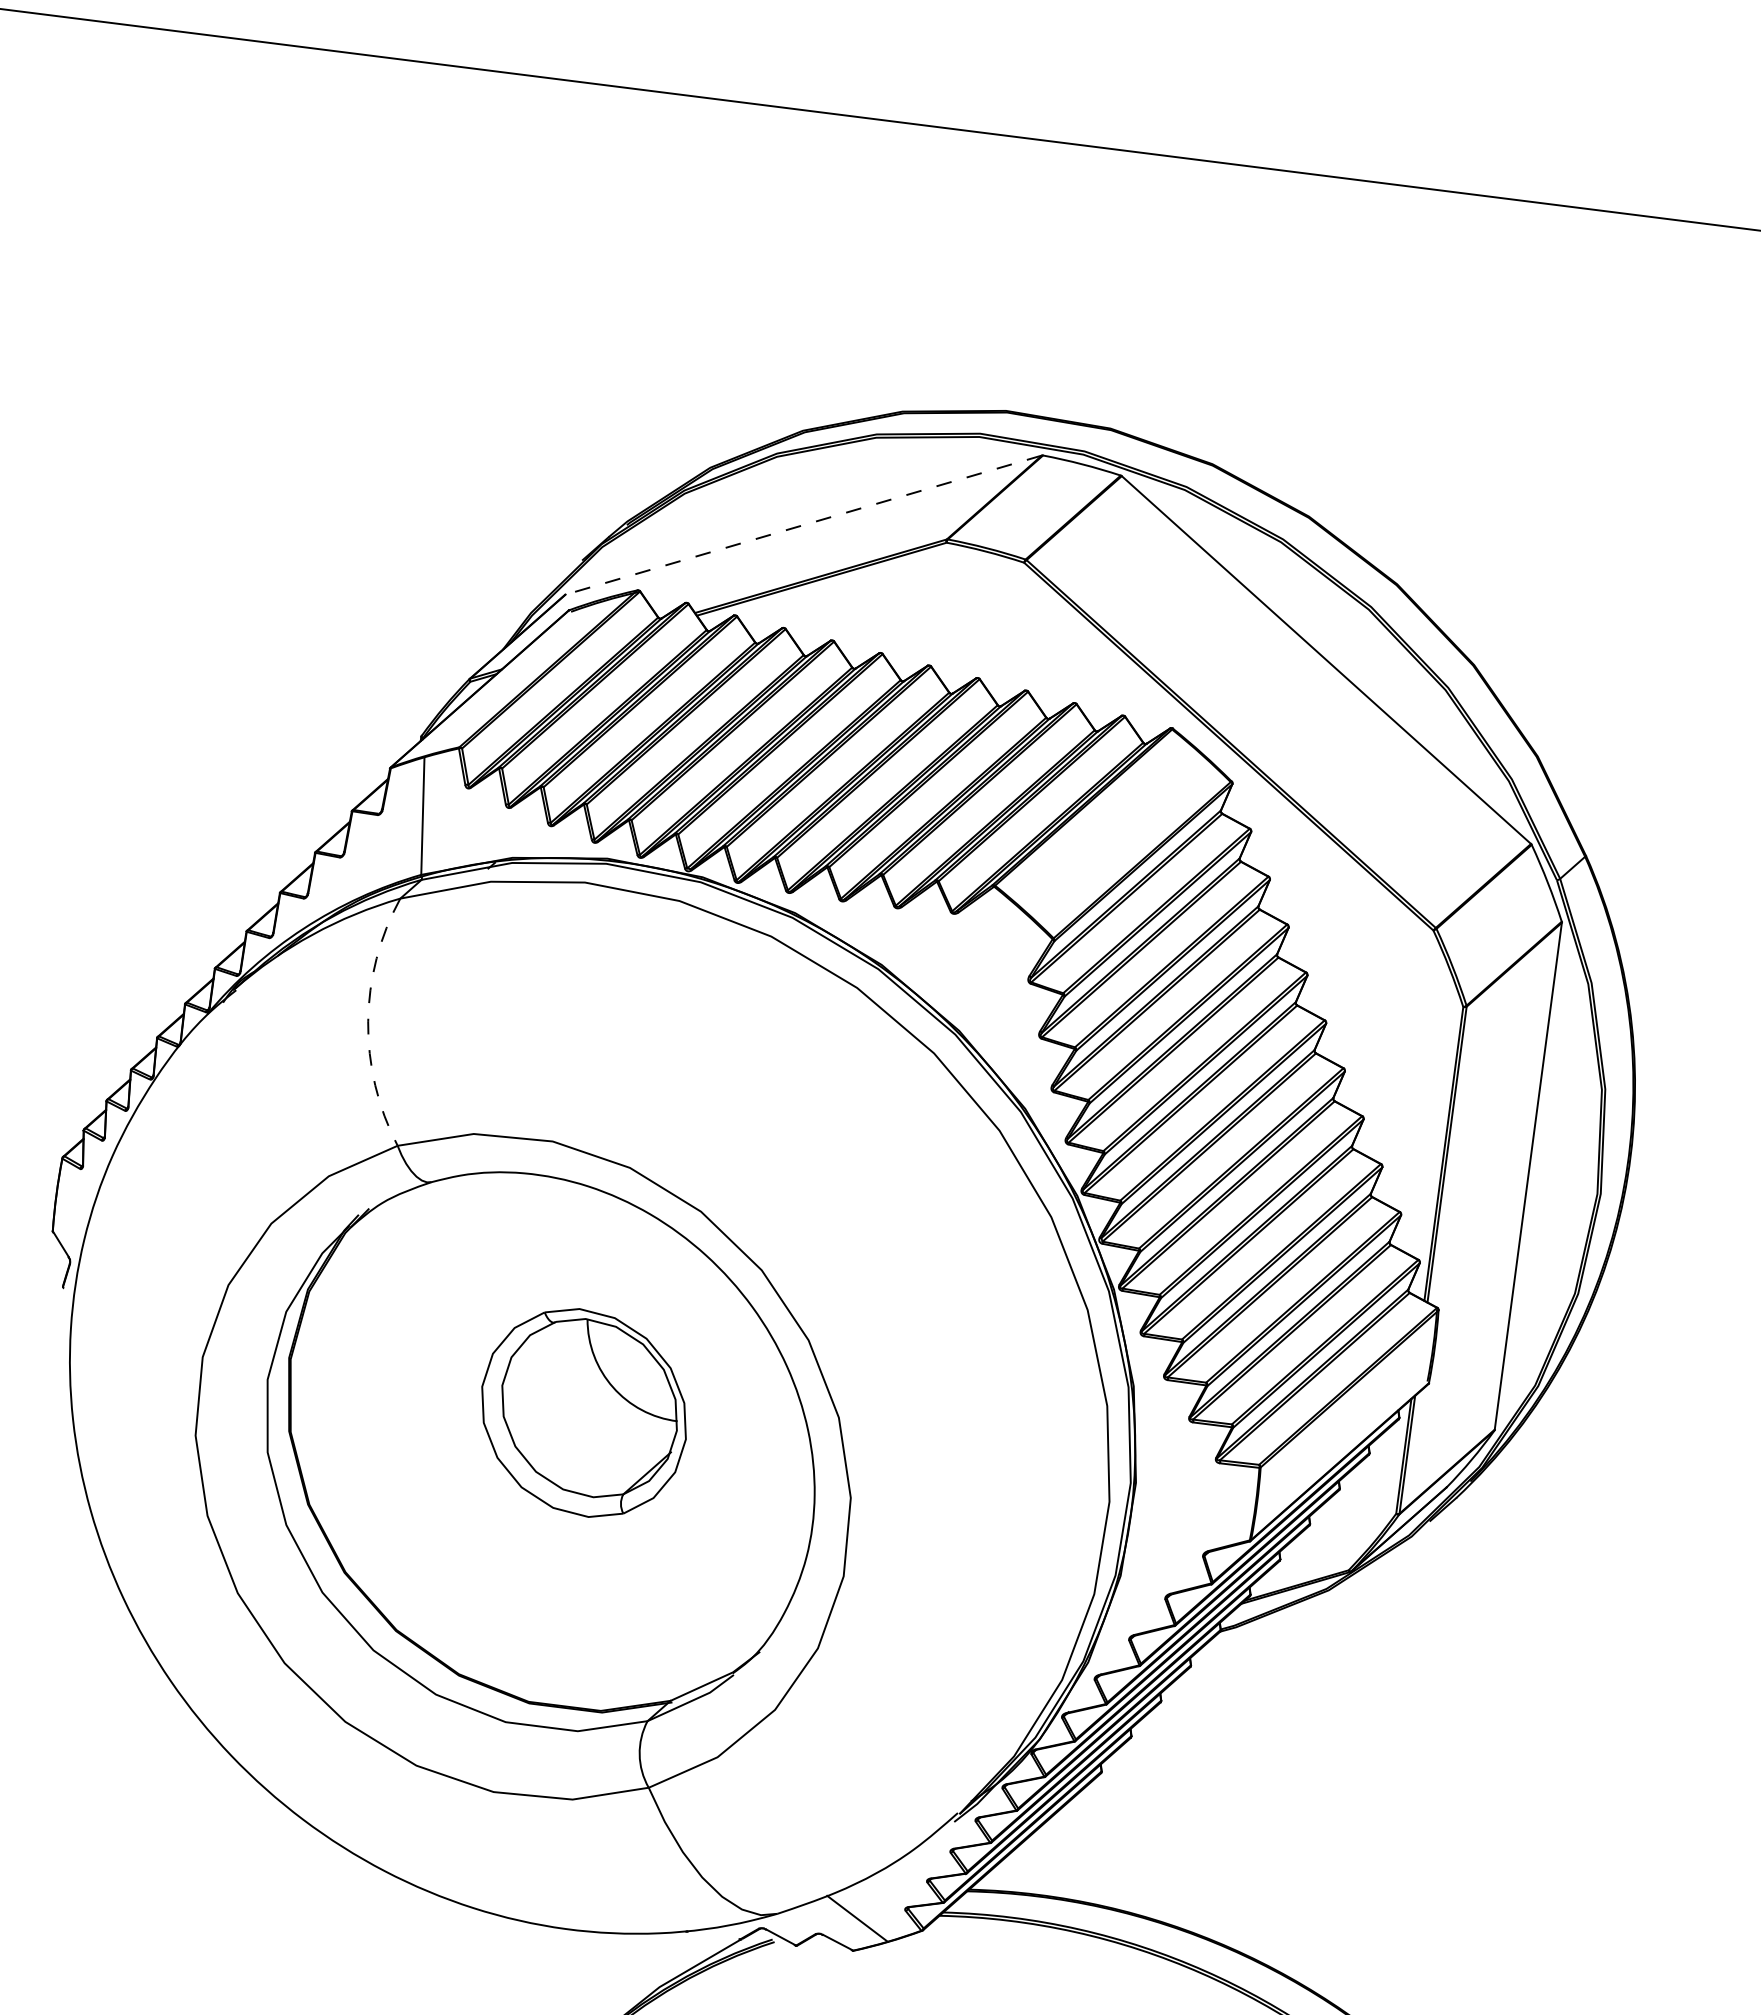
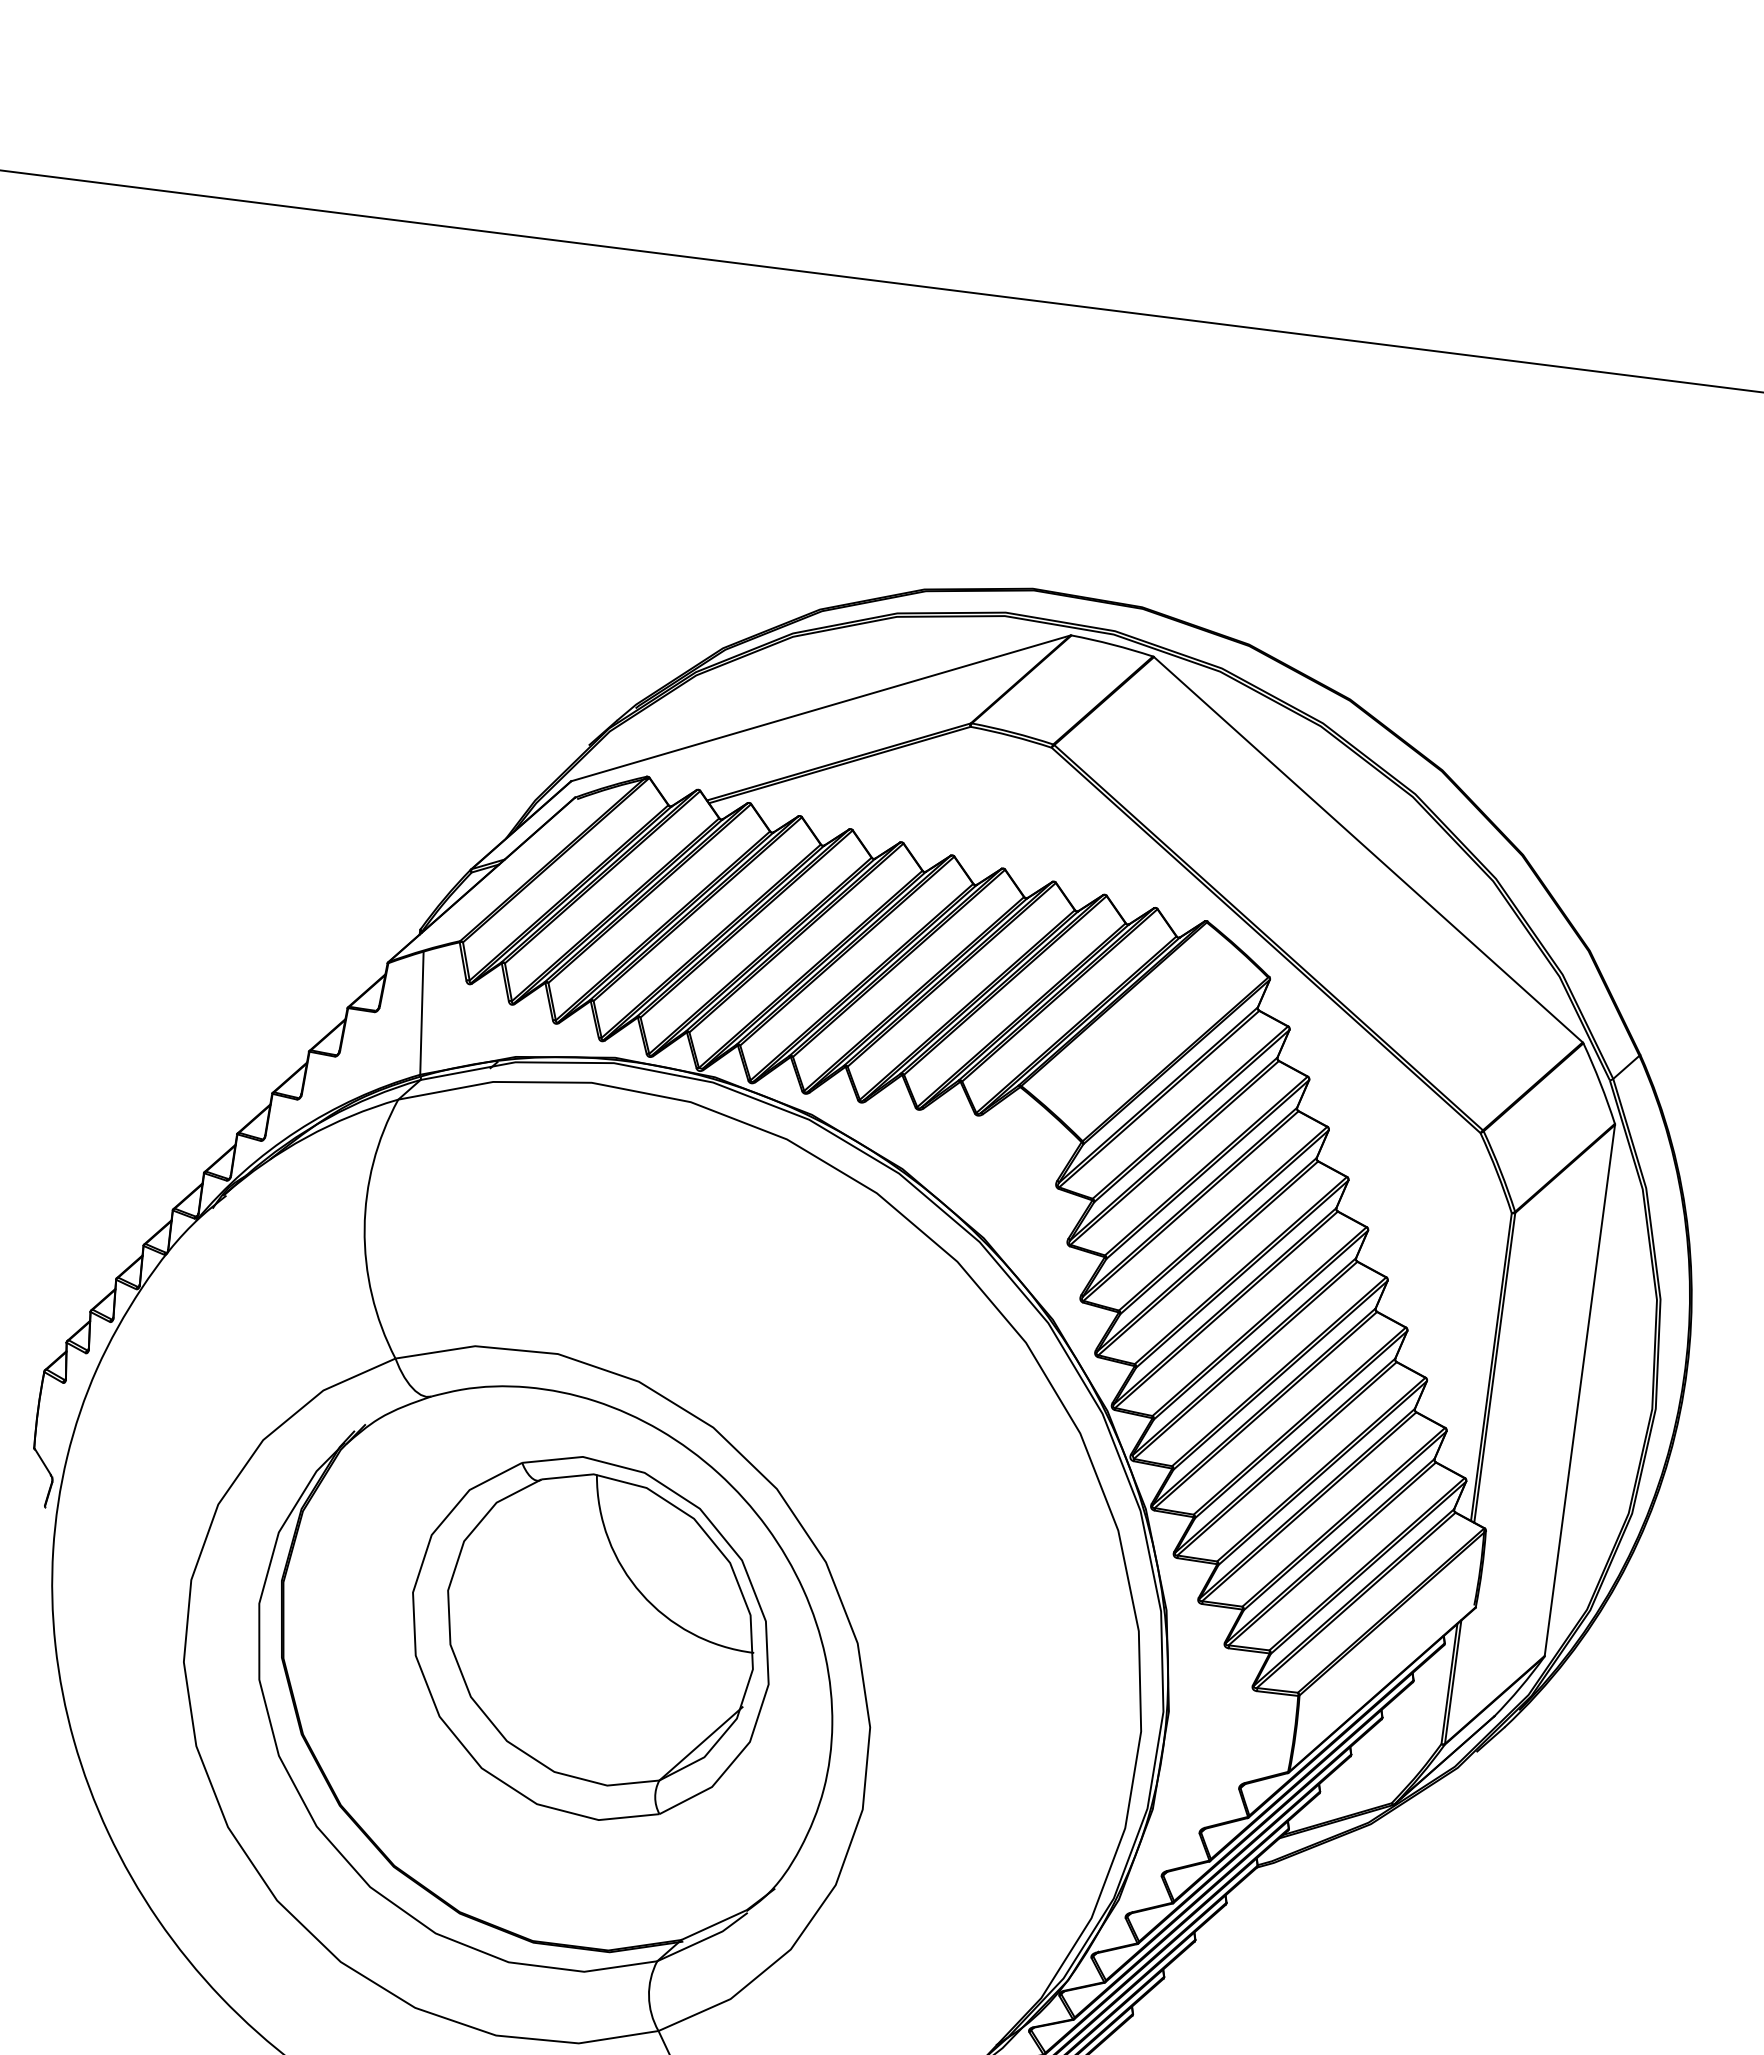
line: (803, 525) -> (820, 708), dashed -> solid
arc: (368, 1021) -> (364, 1228), dashed -> solid
part: (583, 1412) -> (590, 1637), size x1.67

